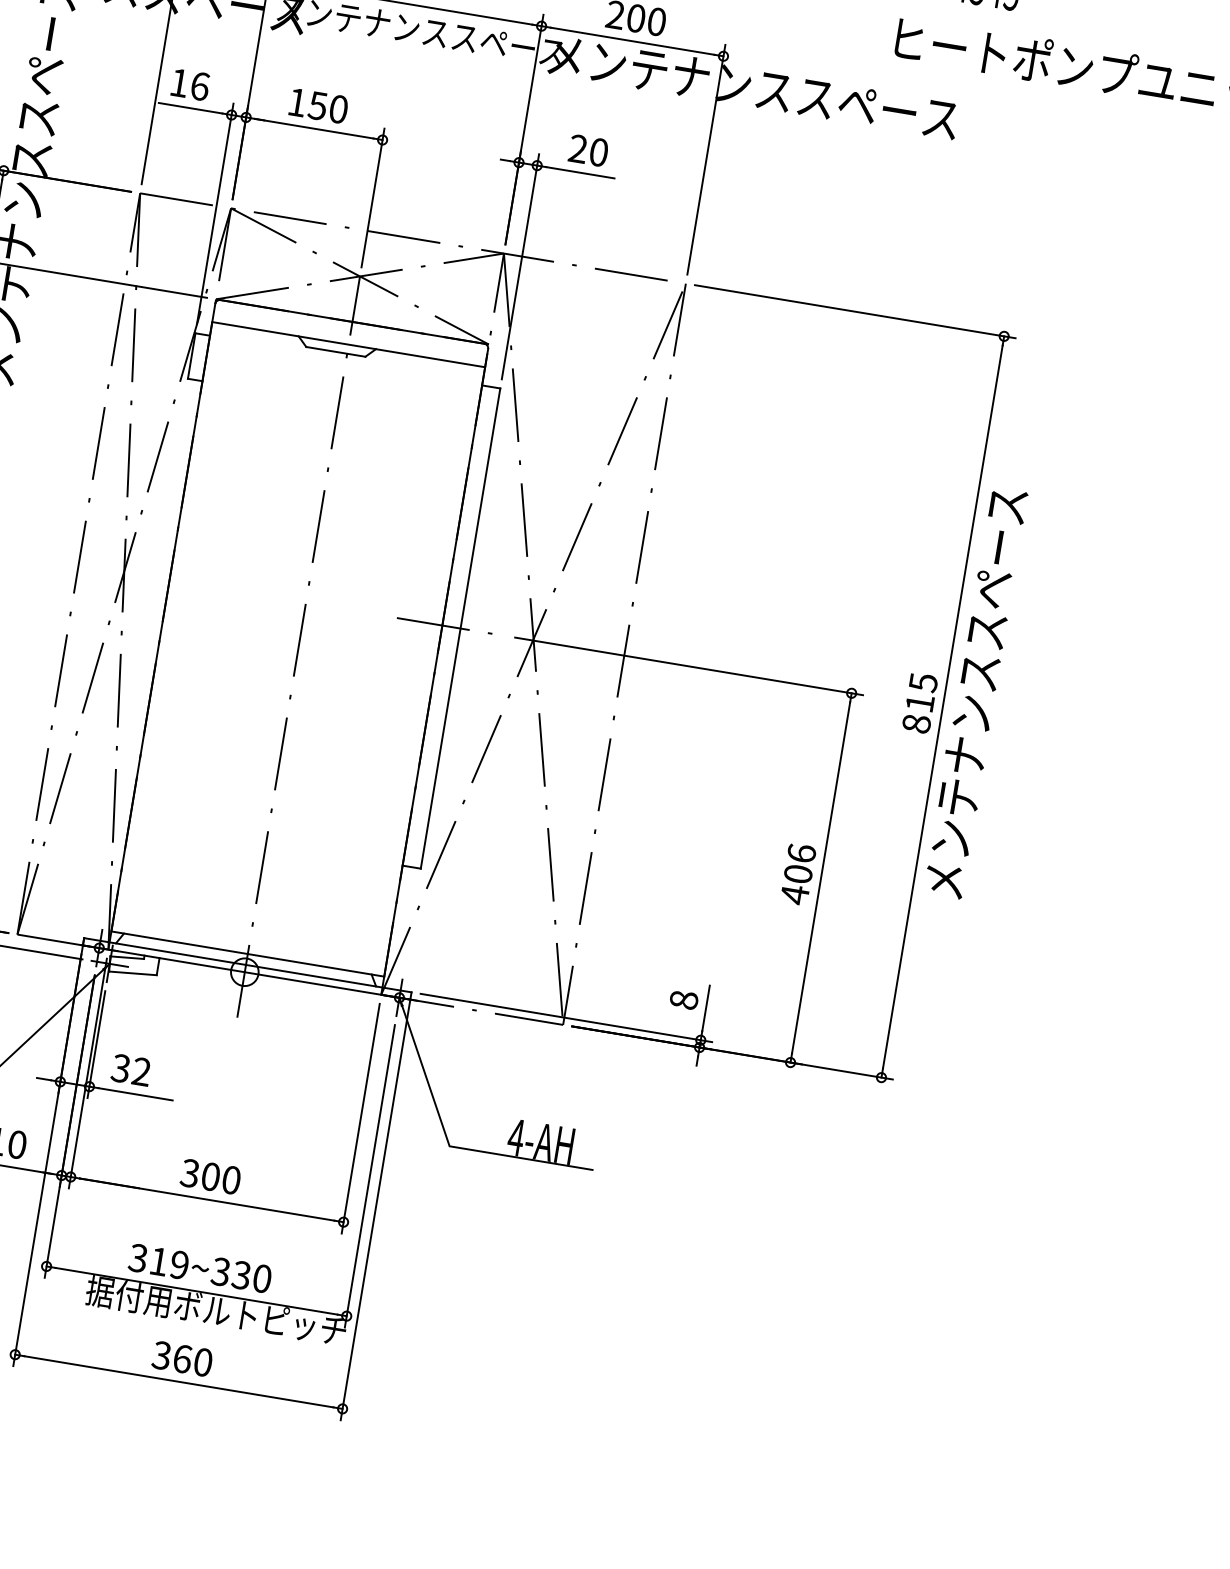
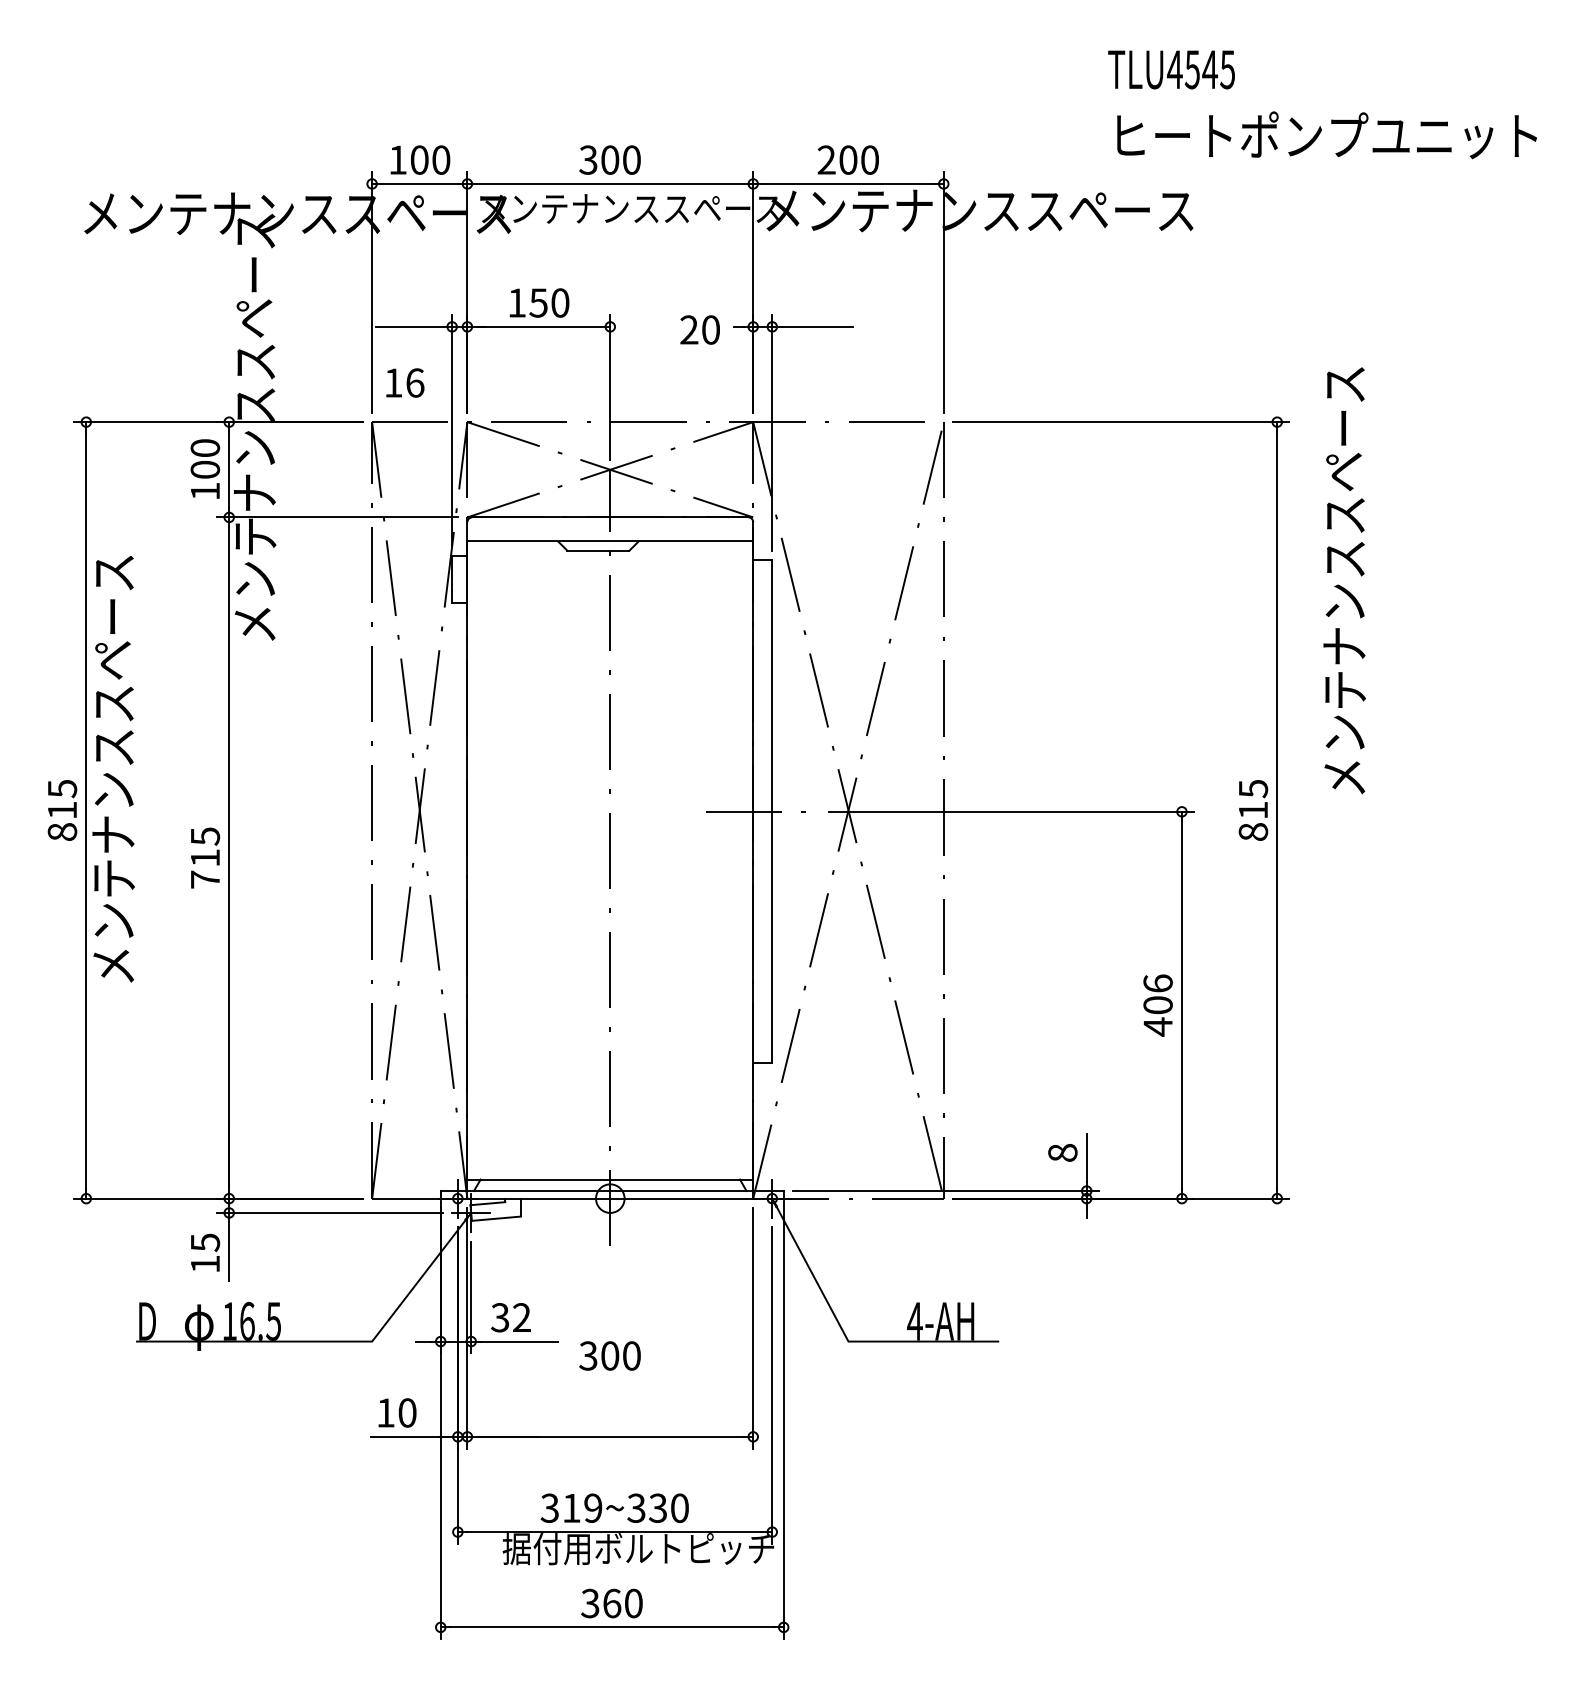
text: (190, 84) -> (405, 382), moved
text: (588, 150) -> (699, 329), moved
text: (975, 692) -> (1344, 580), moved
text: (210, 1176) -> (609, 1355), moved

